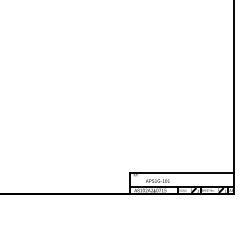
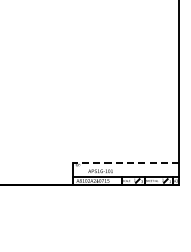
line: (181, 172) -> (124, 162), solid -> dashed

